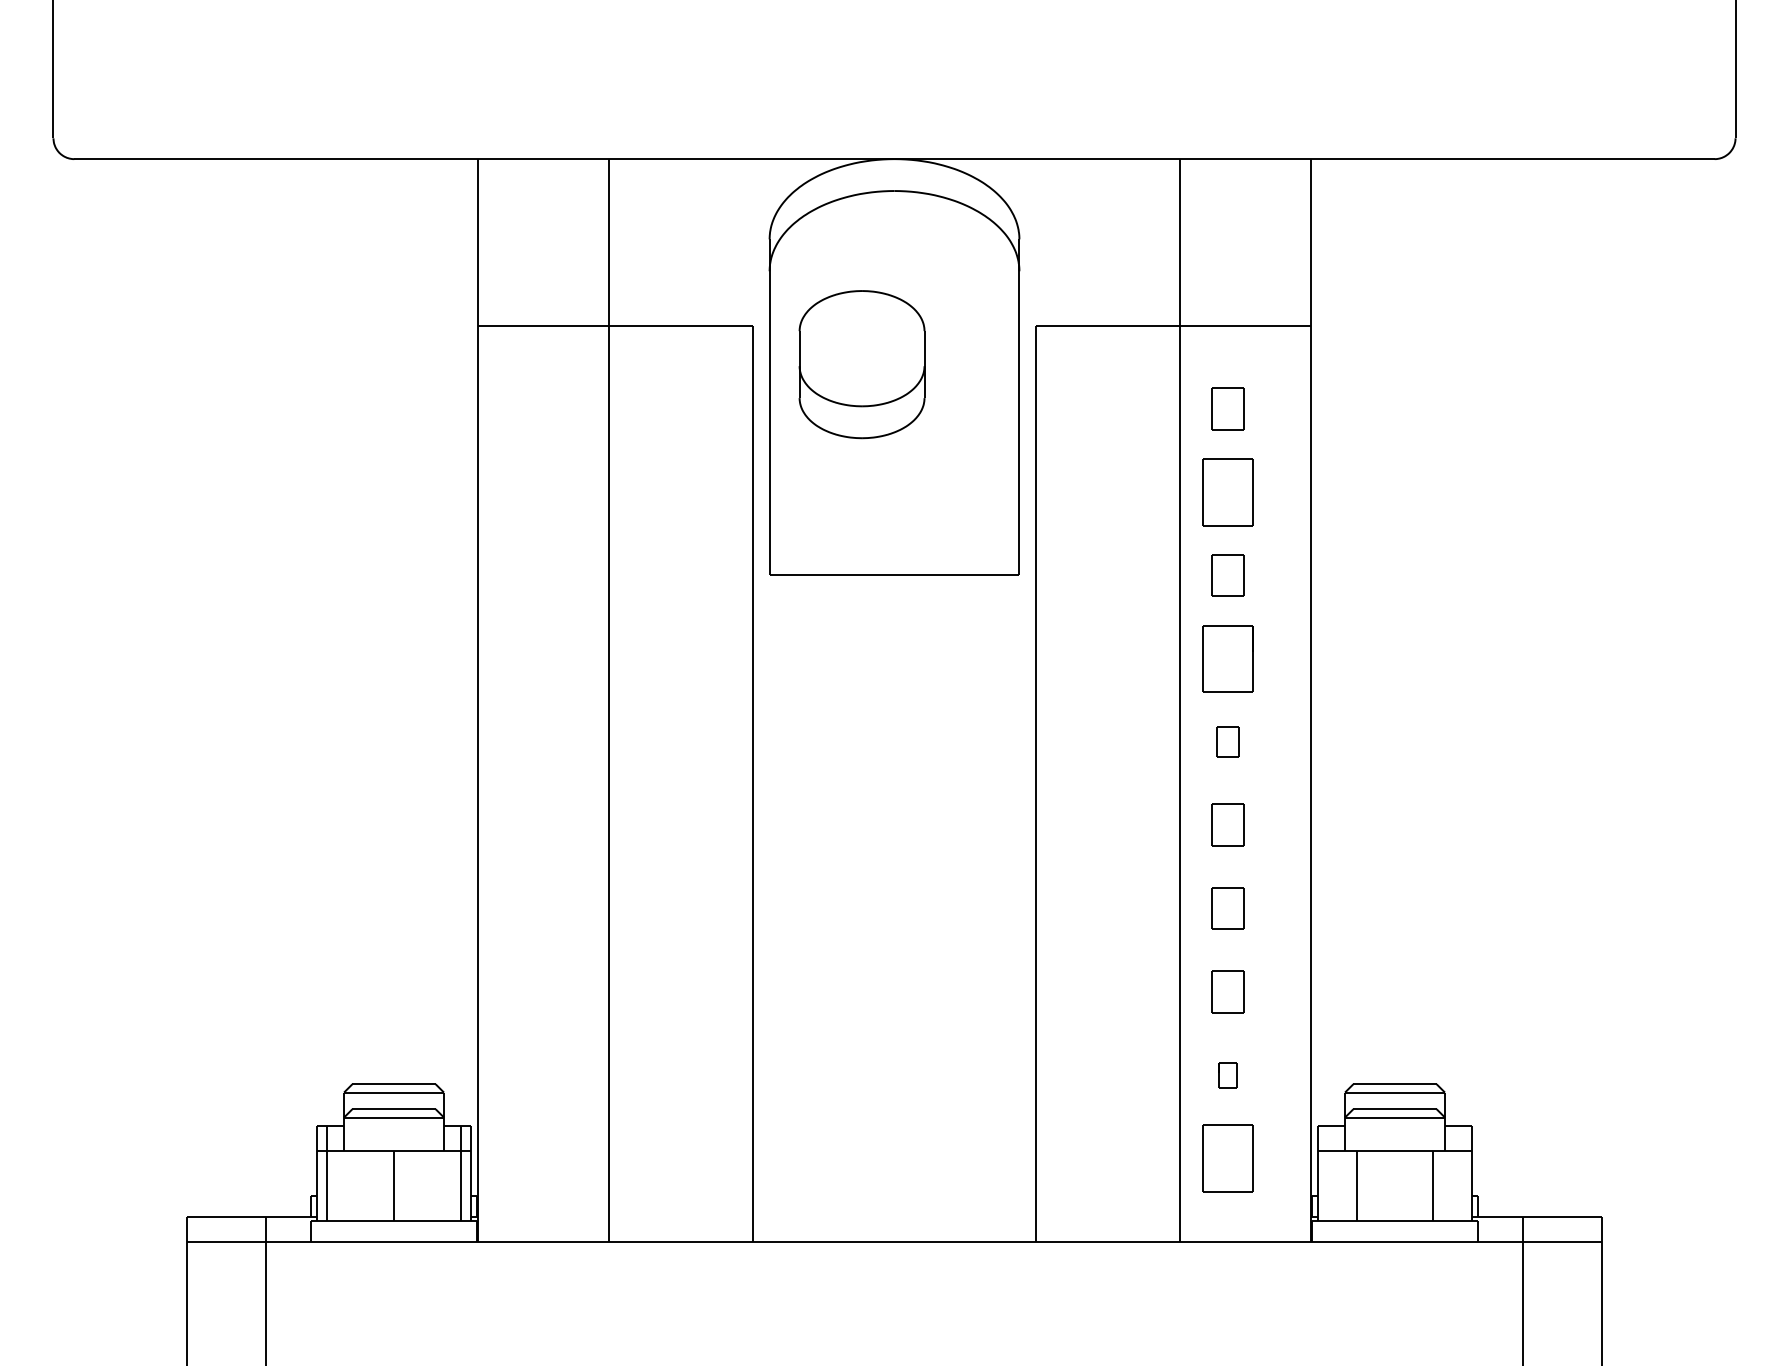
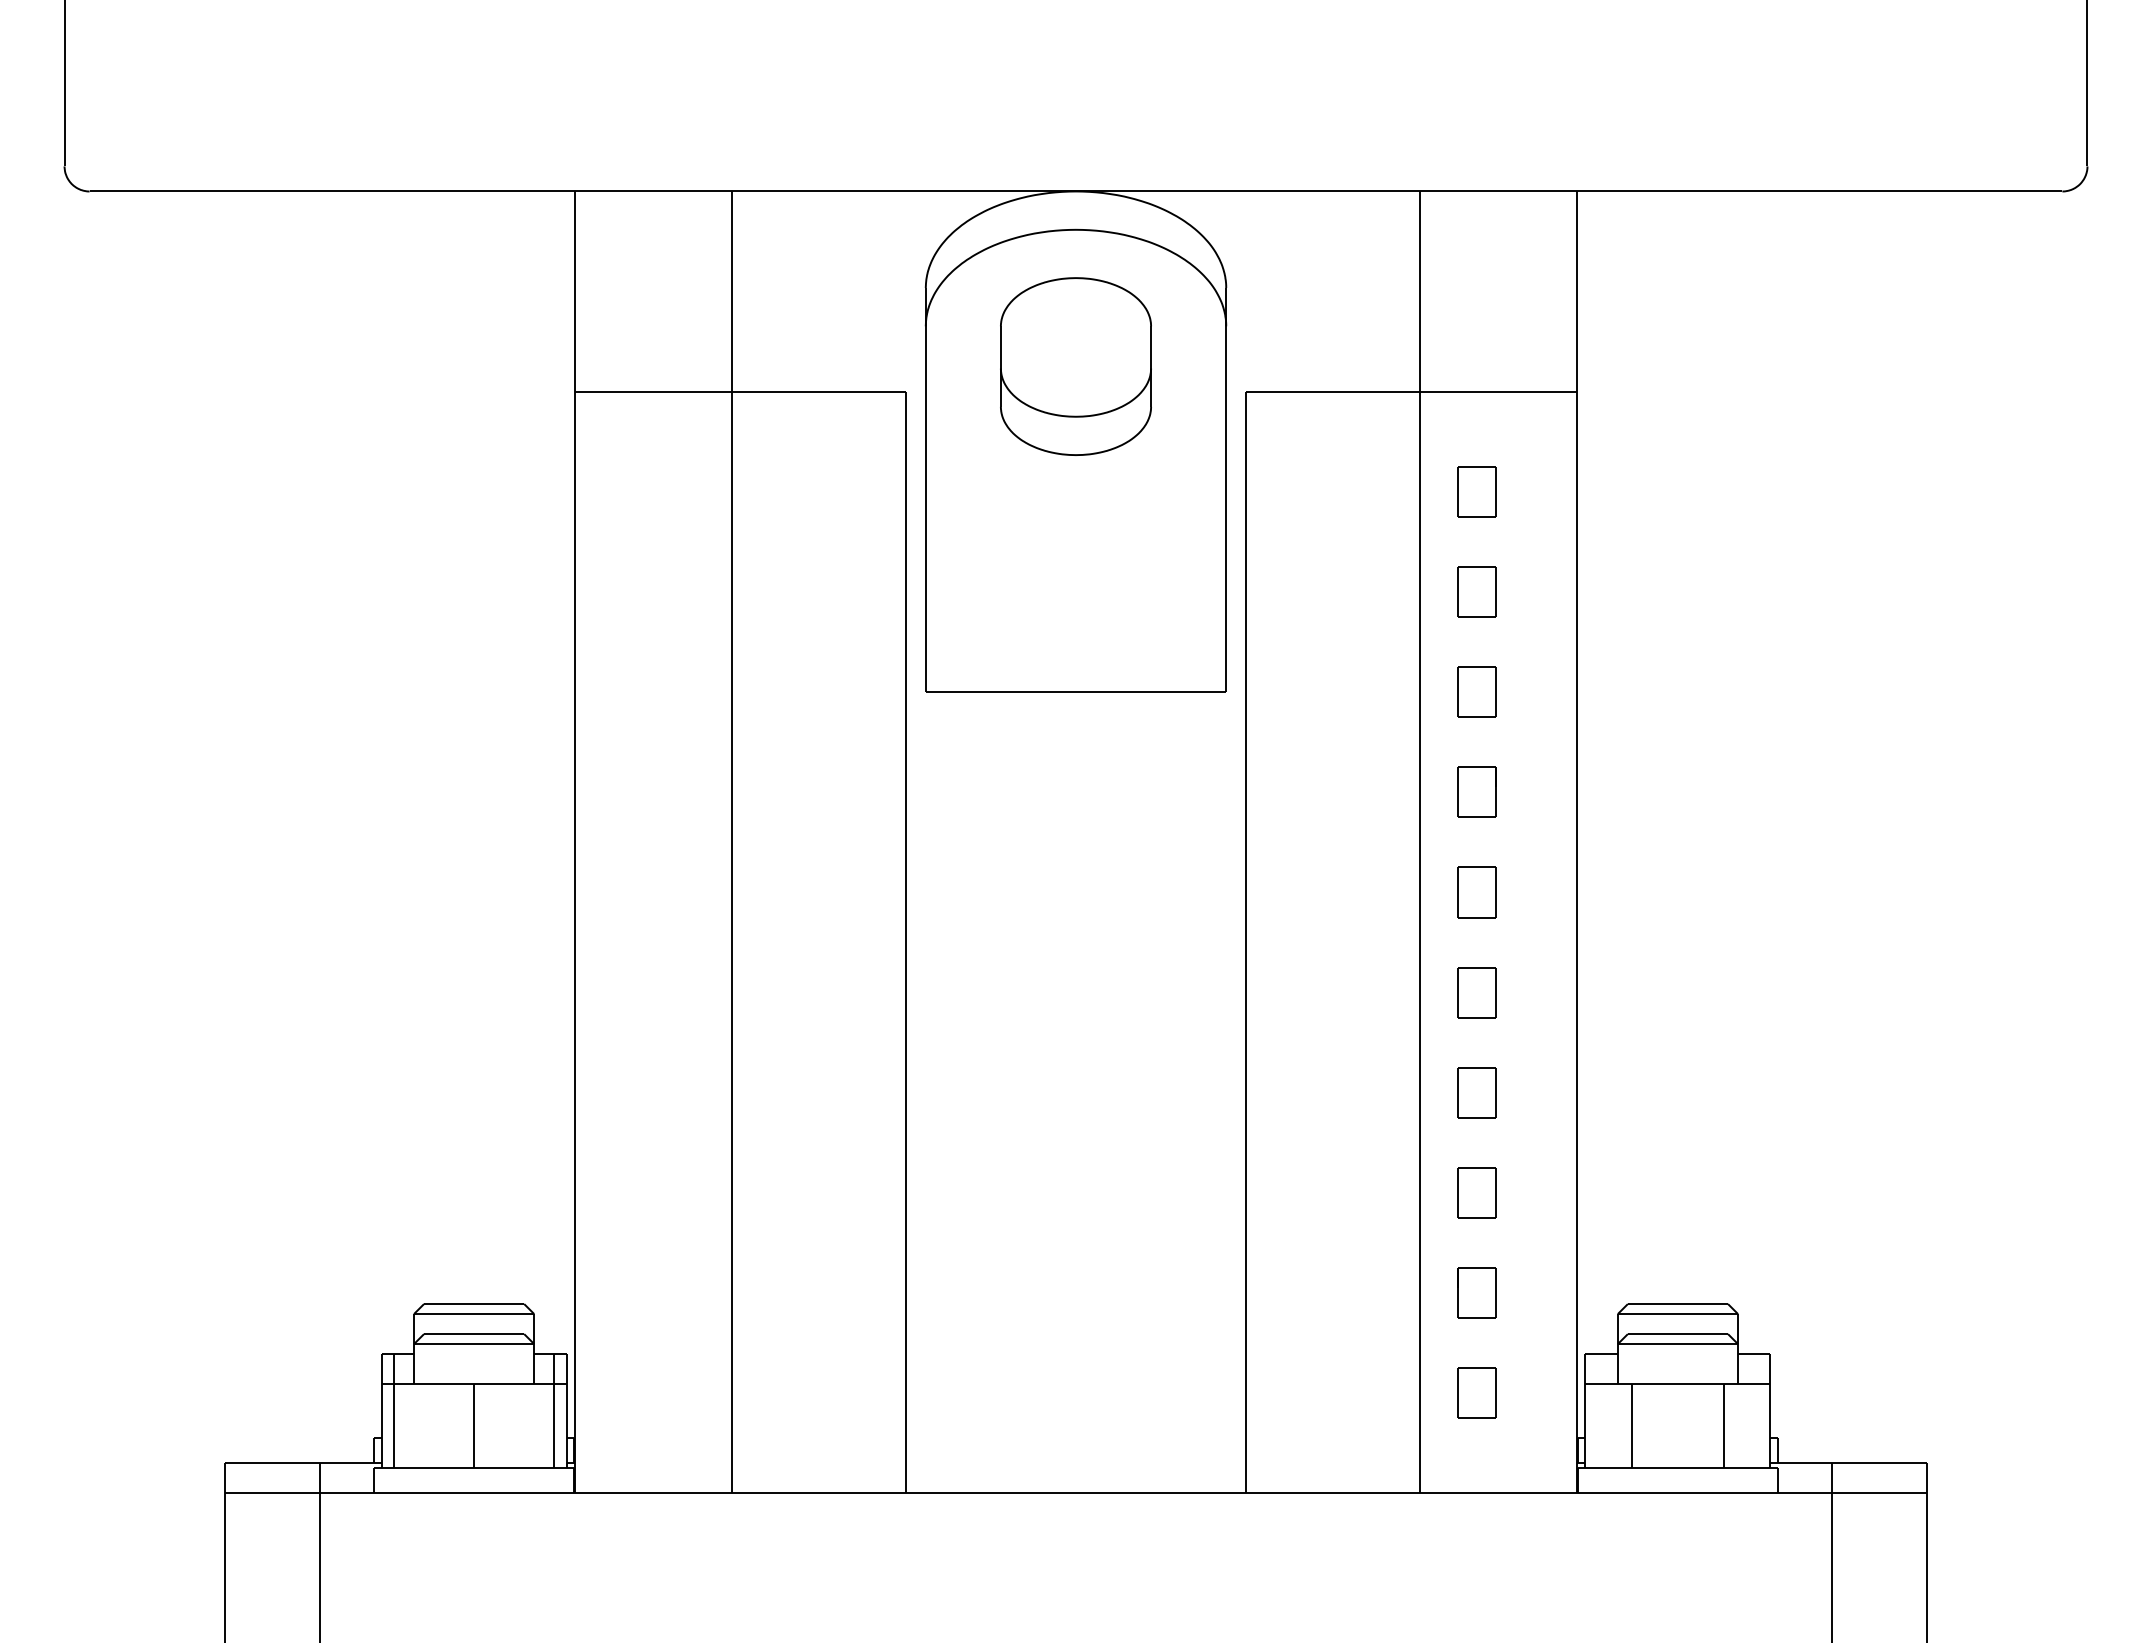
part: (861, 364) -> (1075, 366), moved
part: (1227, 491) -> (1476, 591), size x0.62
part: (1227, 658) -> (1476, 791), size x0.62
part: (1227, 742) -> (1476, 892), size x1.43
part: (1227, 1074) -> (1476, 1292), size x1.67
part: (1227, 1157) -> (1476, 1392), size x0.62

